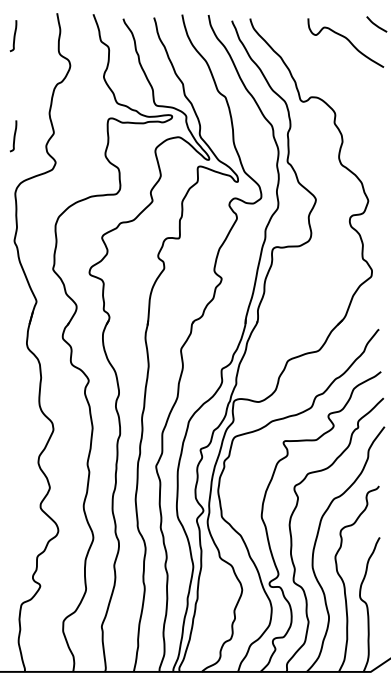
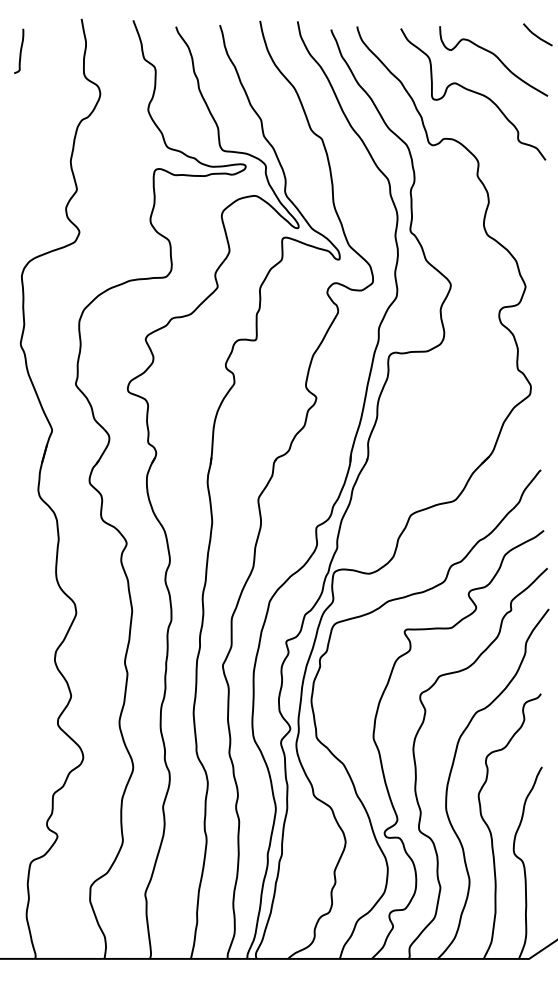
curve: (331, 64) -> (473, 92), added
curve: (14, 135) -> (20, 193), removed

